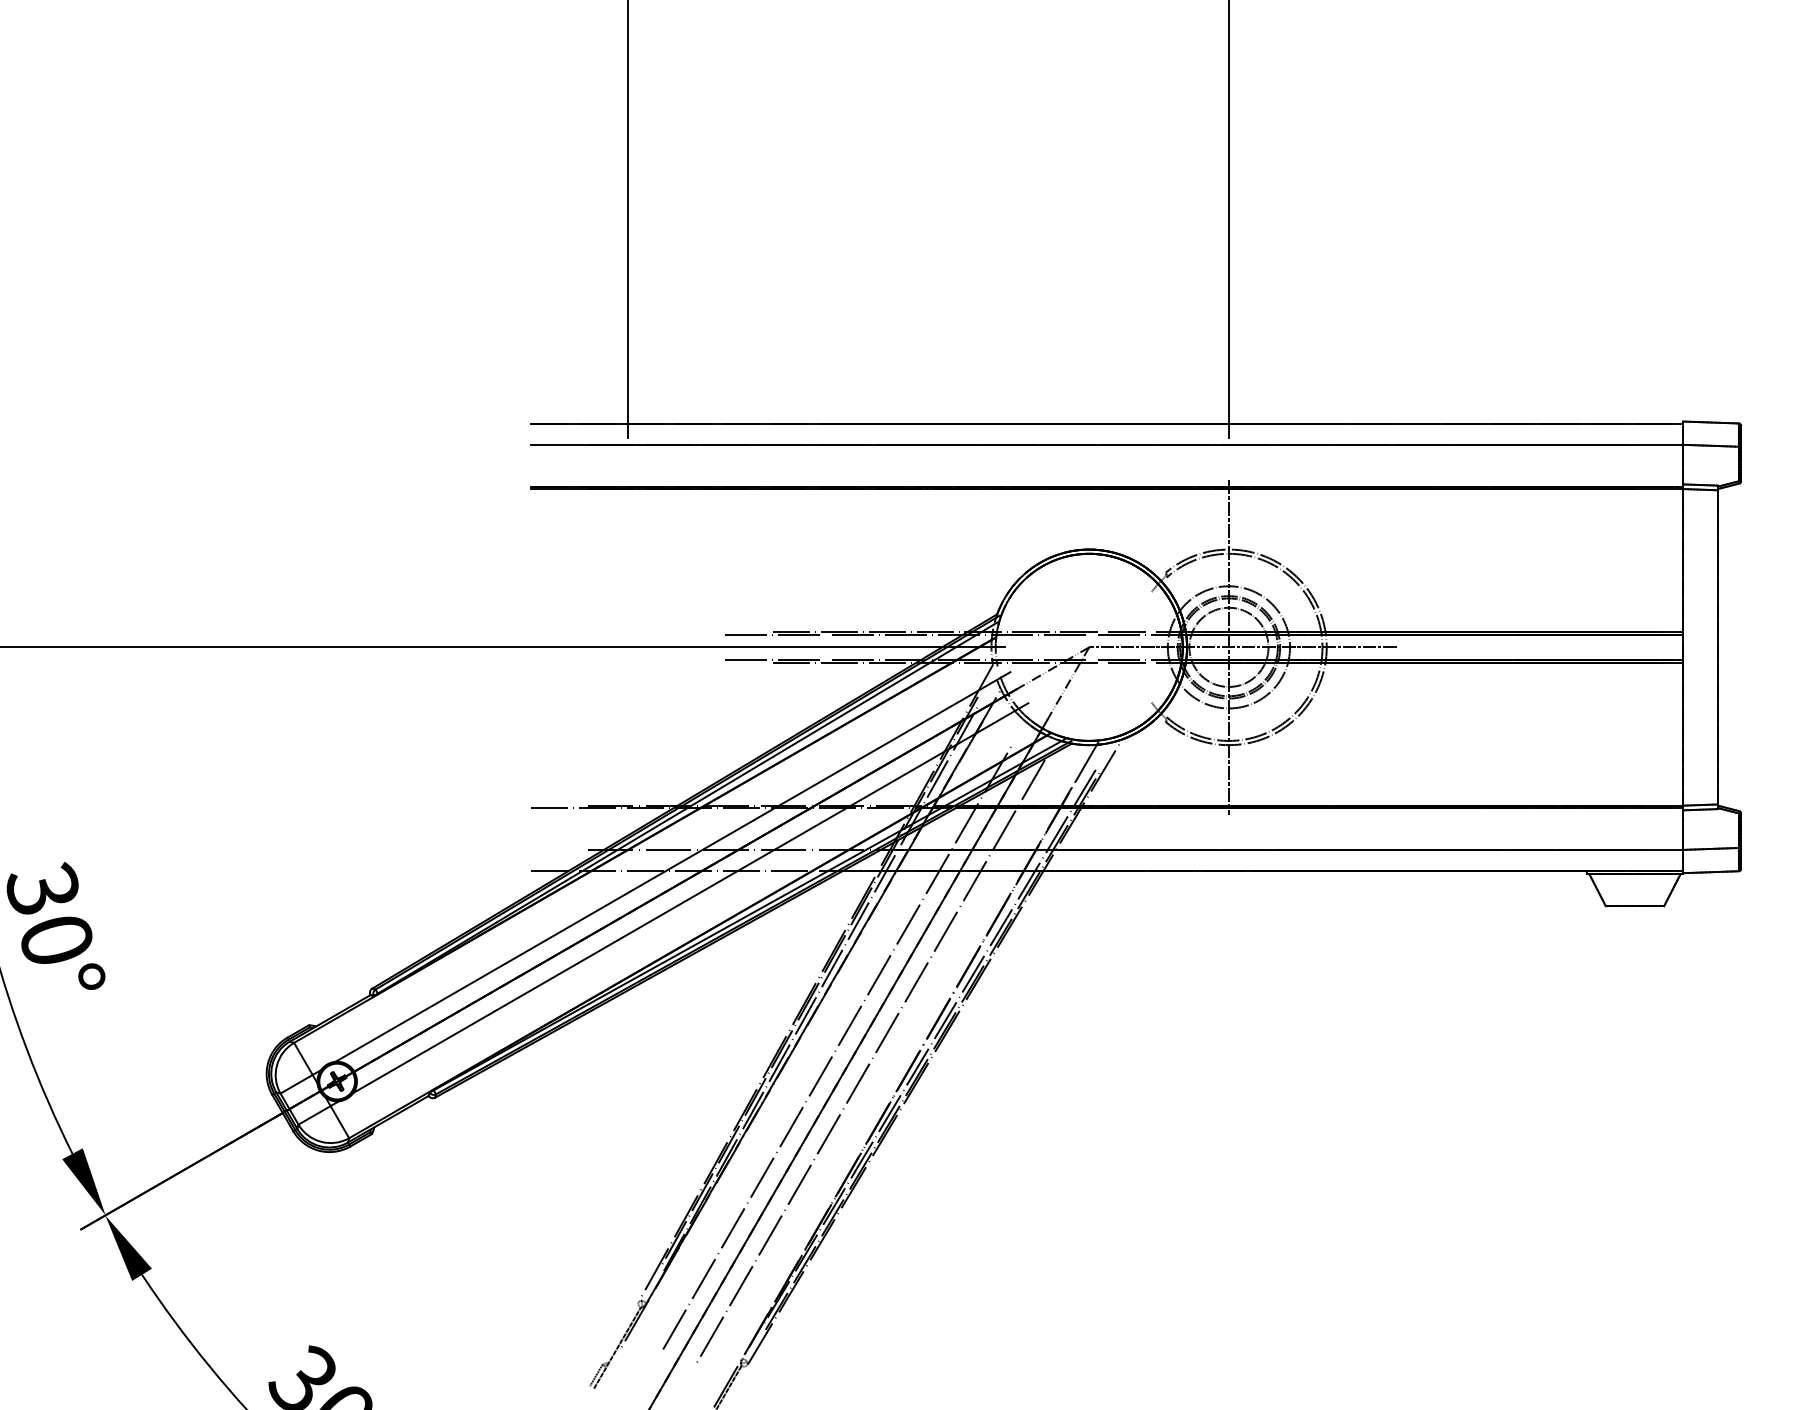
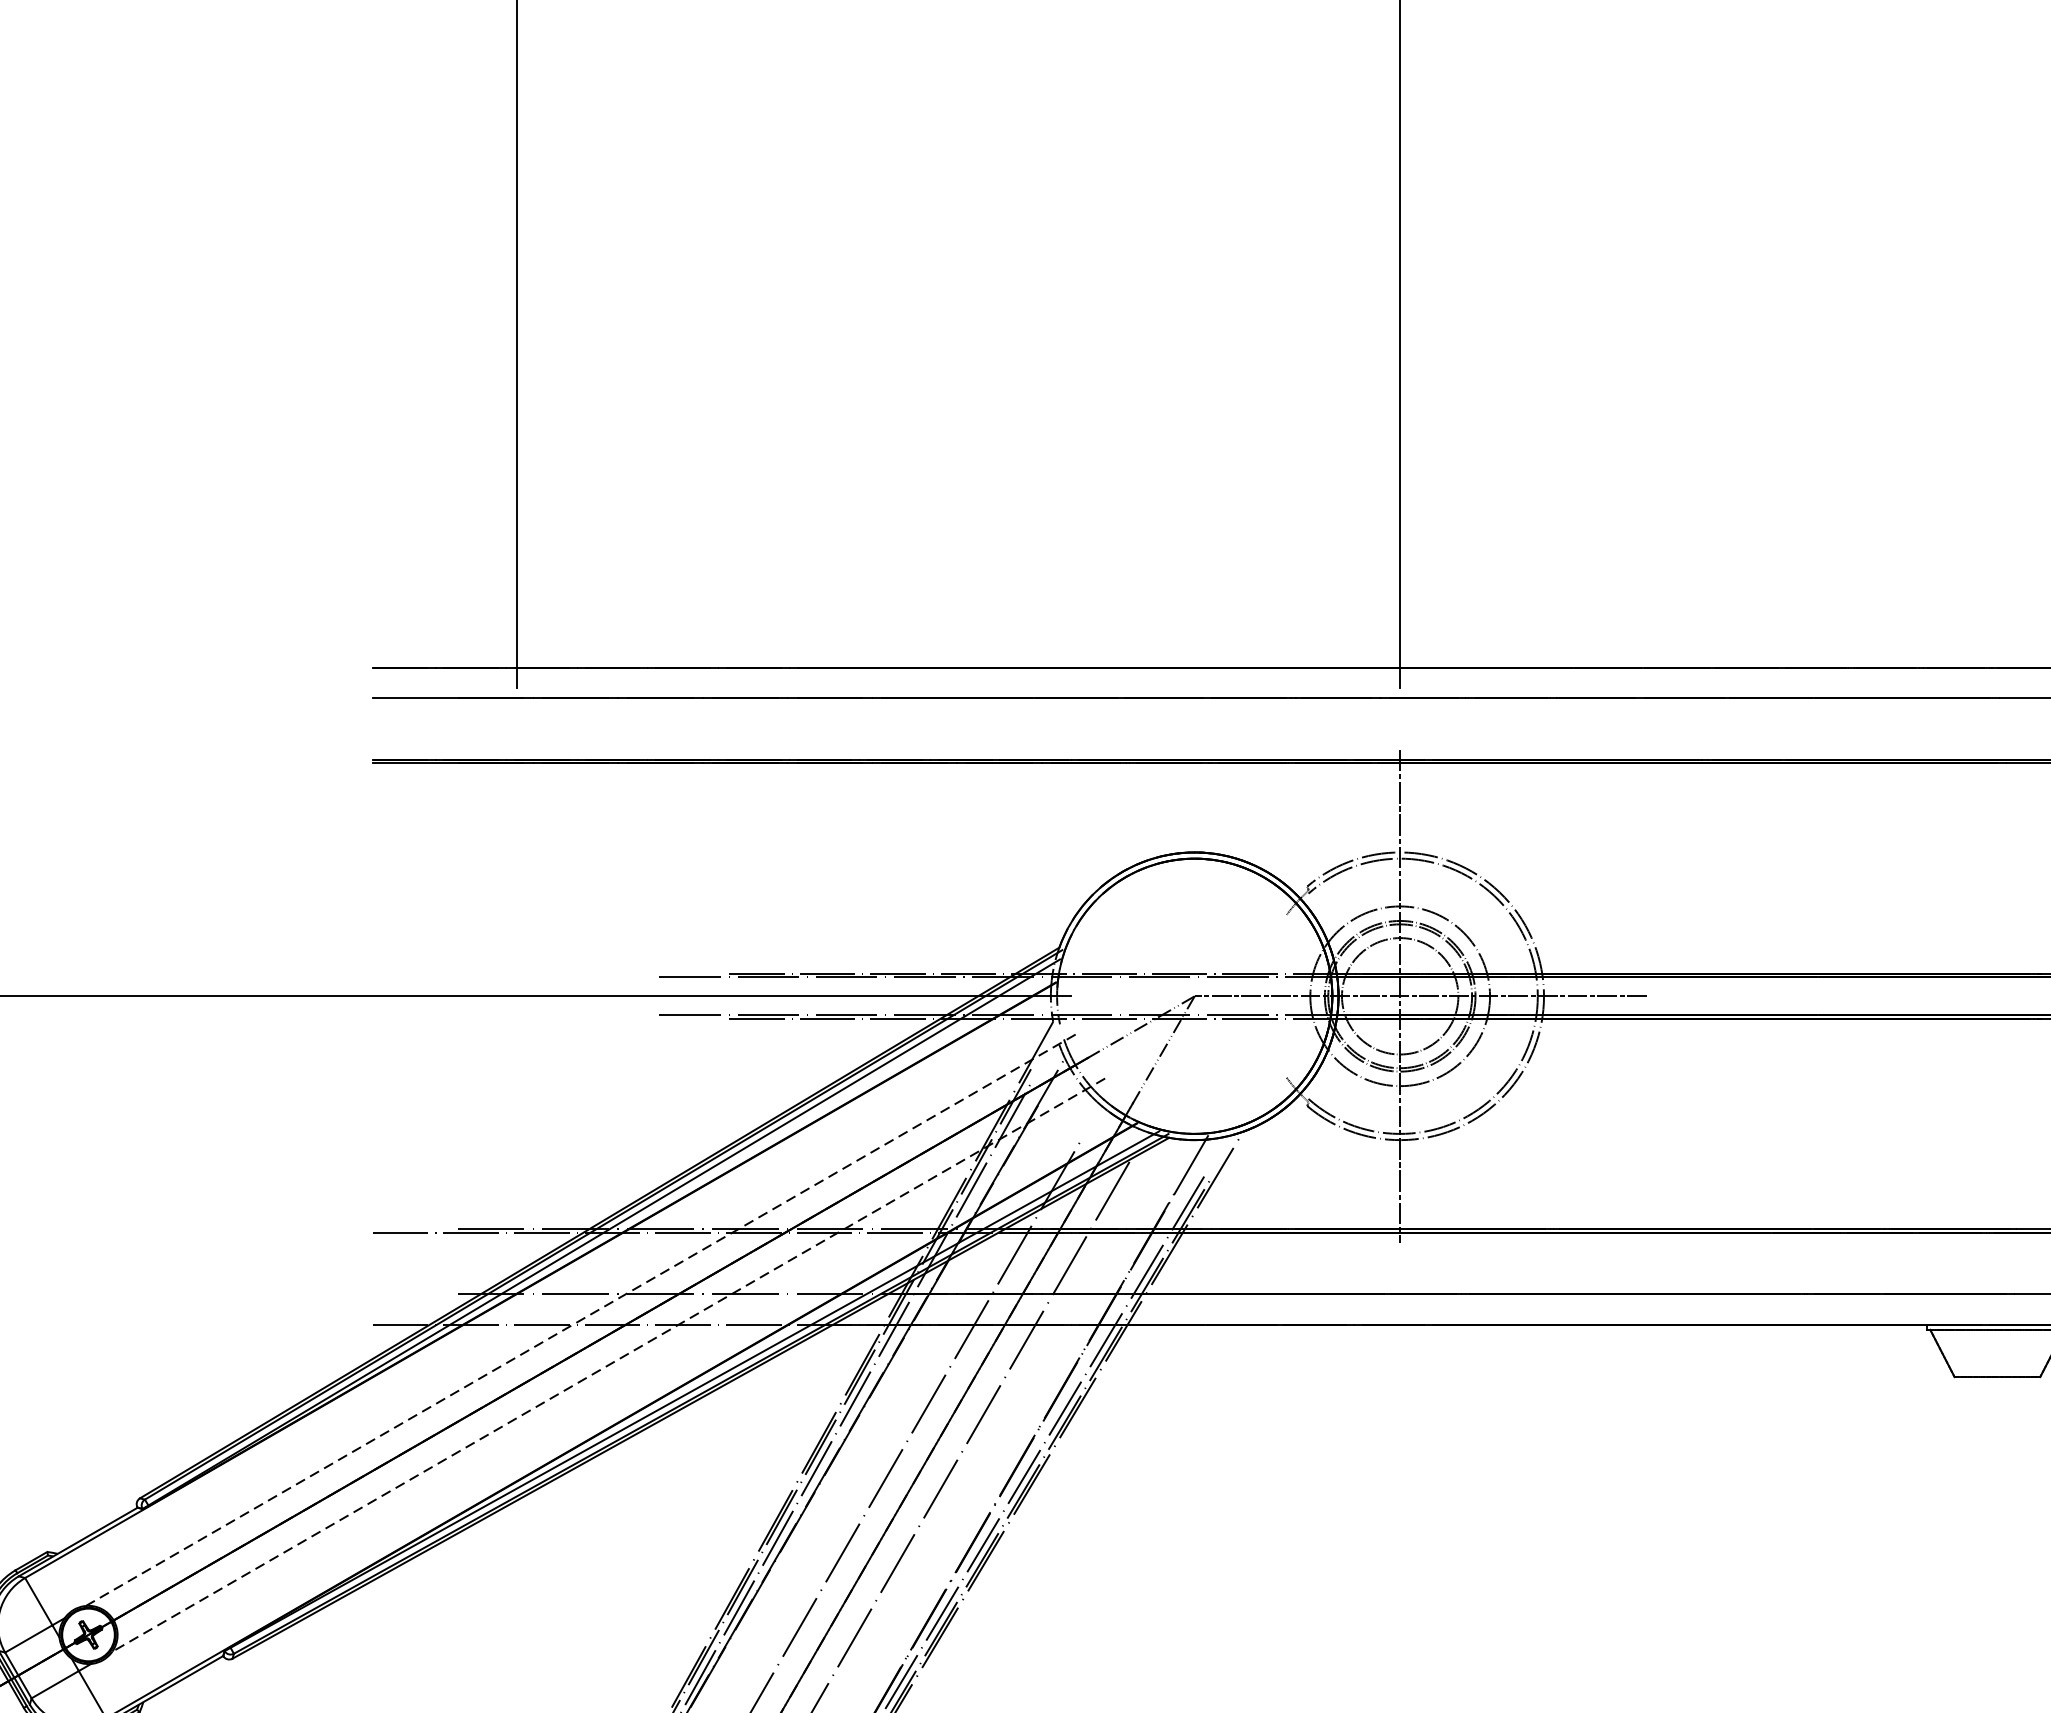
line: (672, 867) -> (581, 1320), solid -> dashed
line: (690, 898) -> (608, 1365), solid -> dashed

